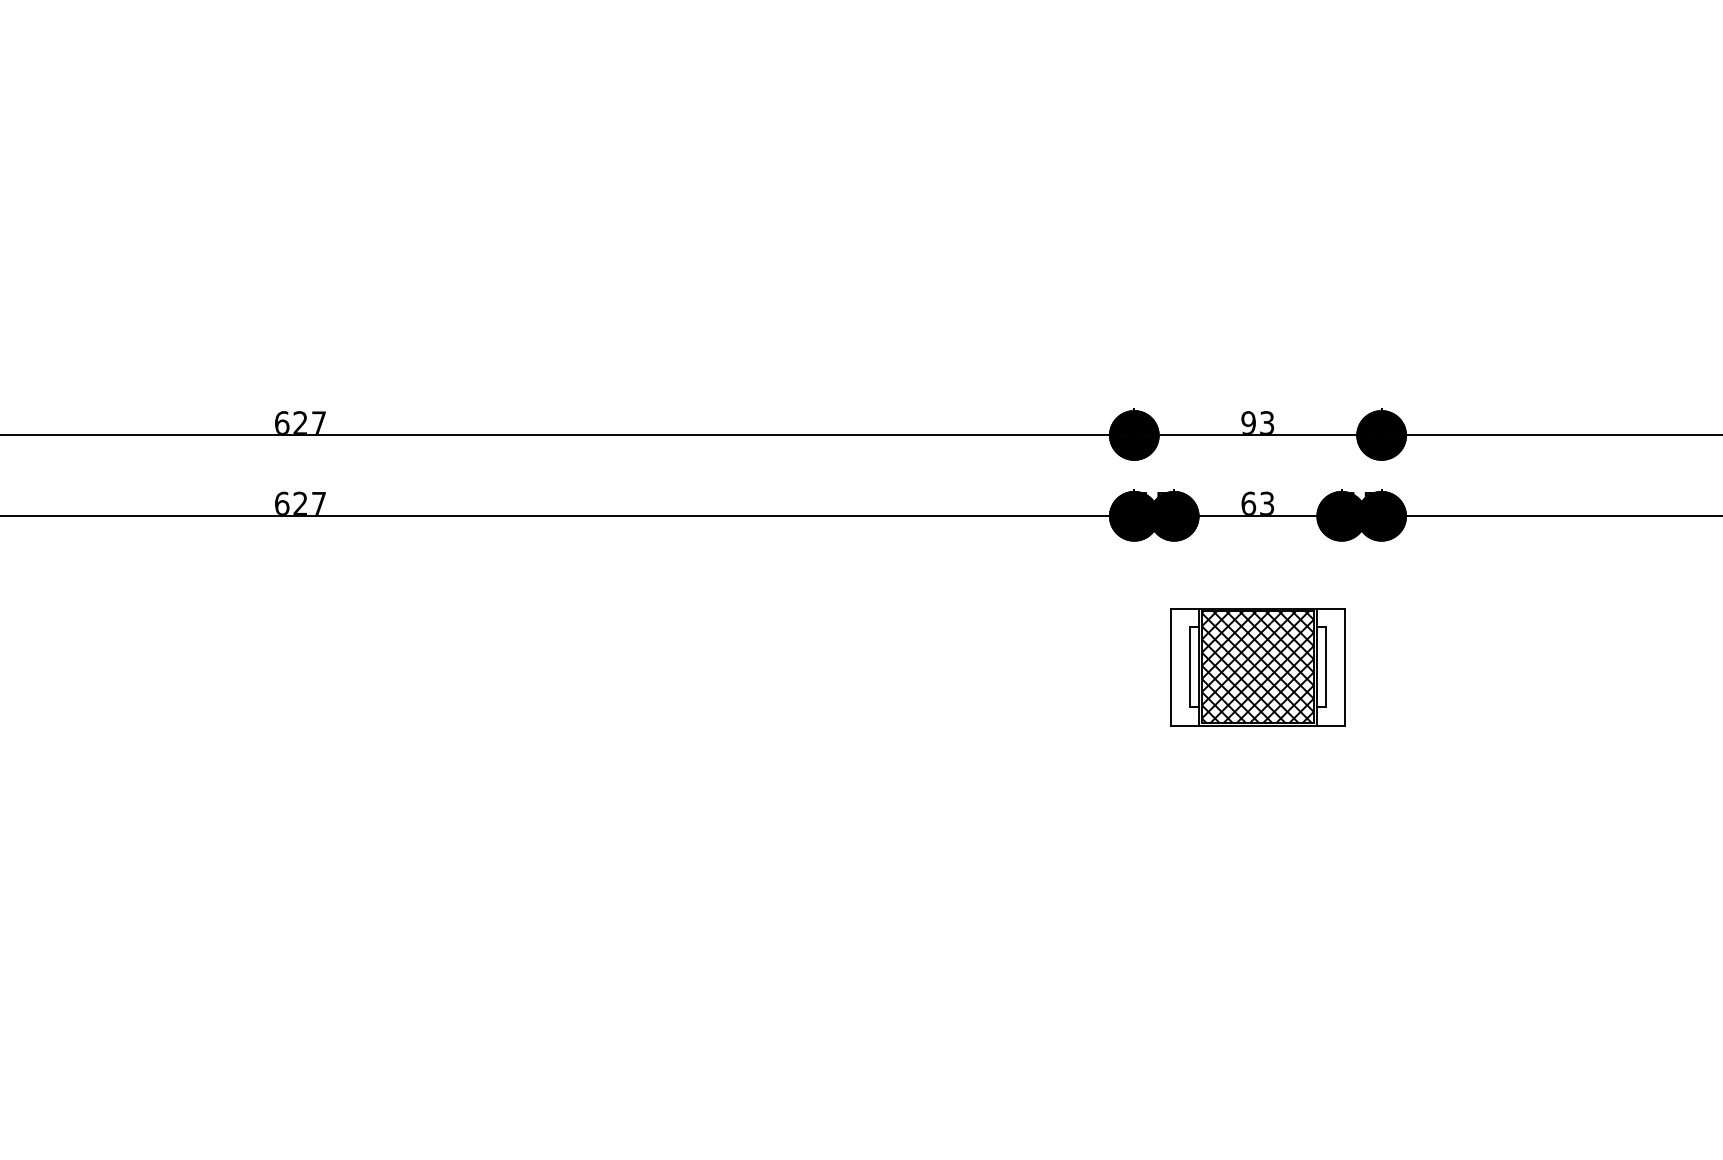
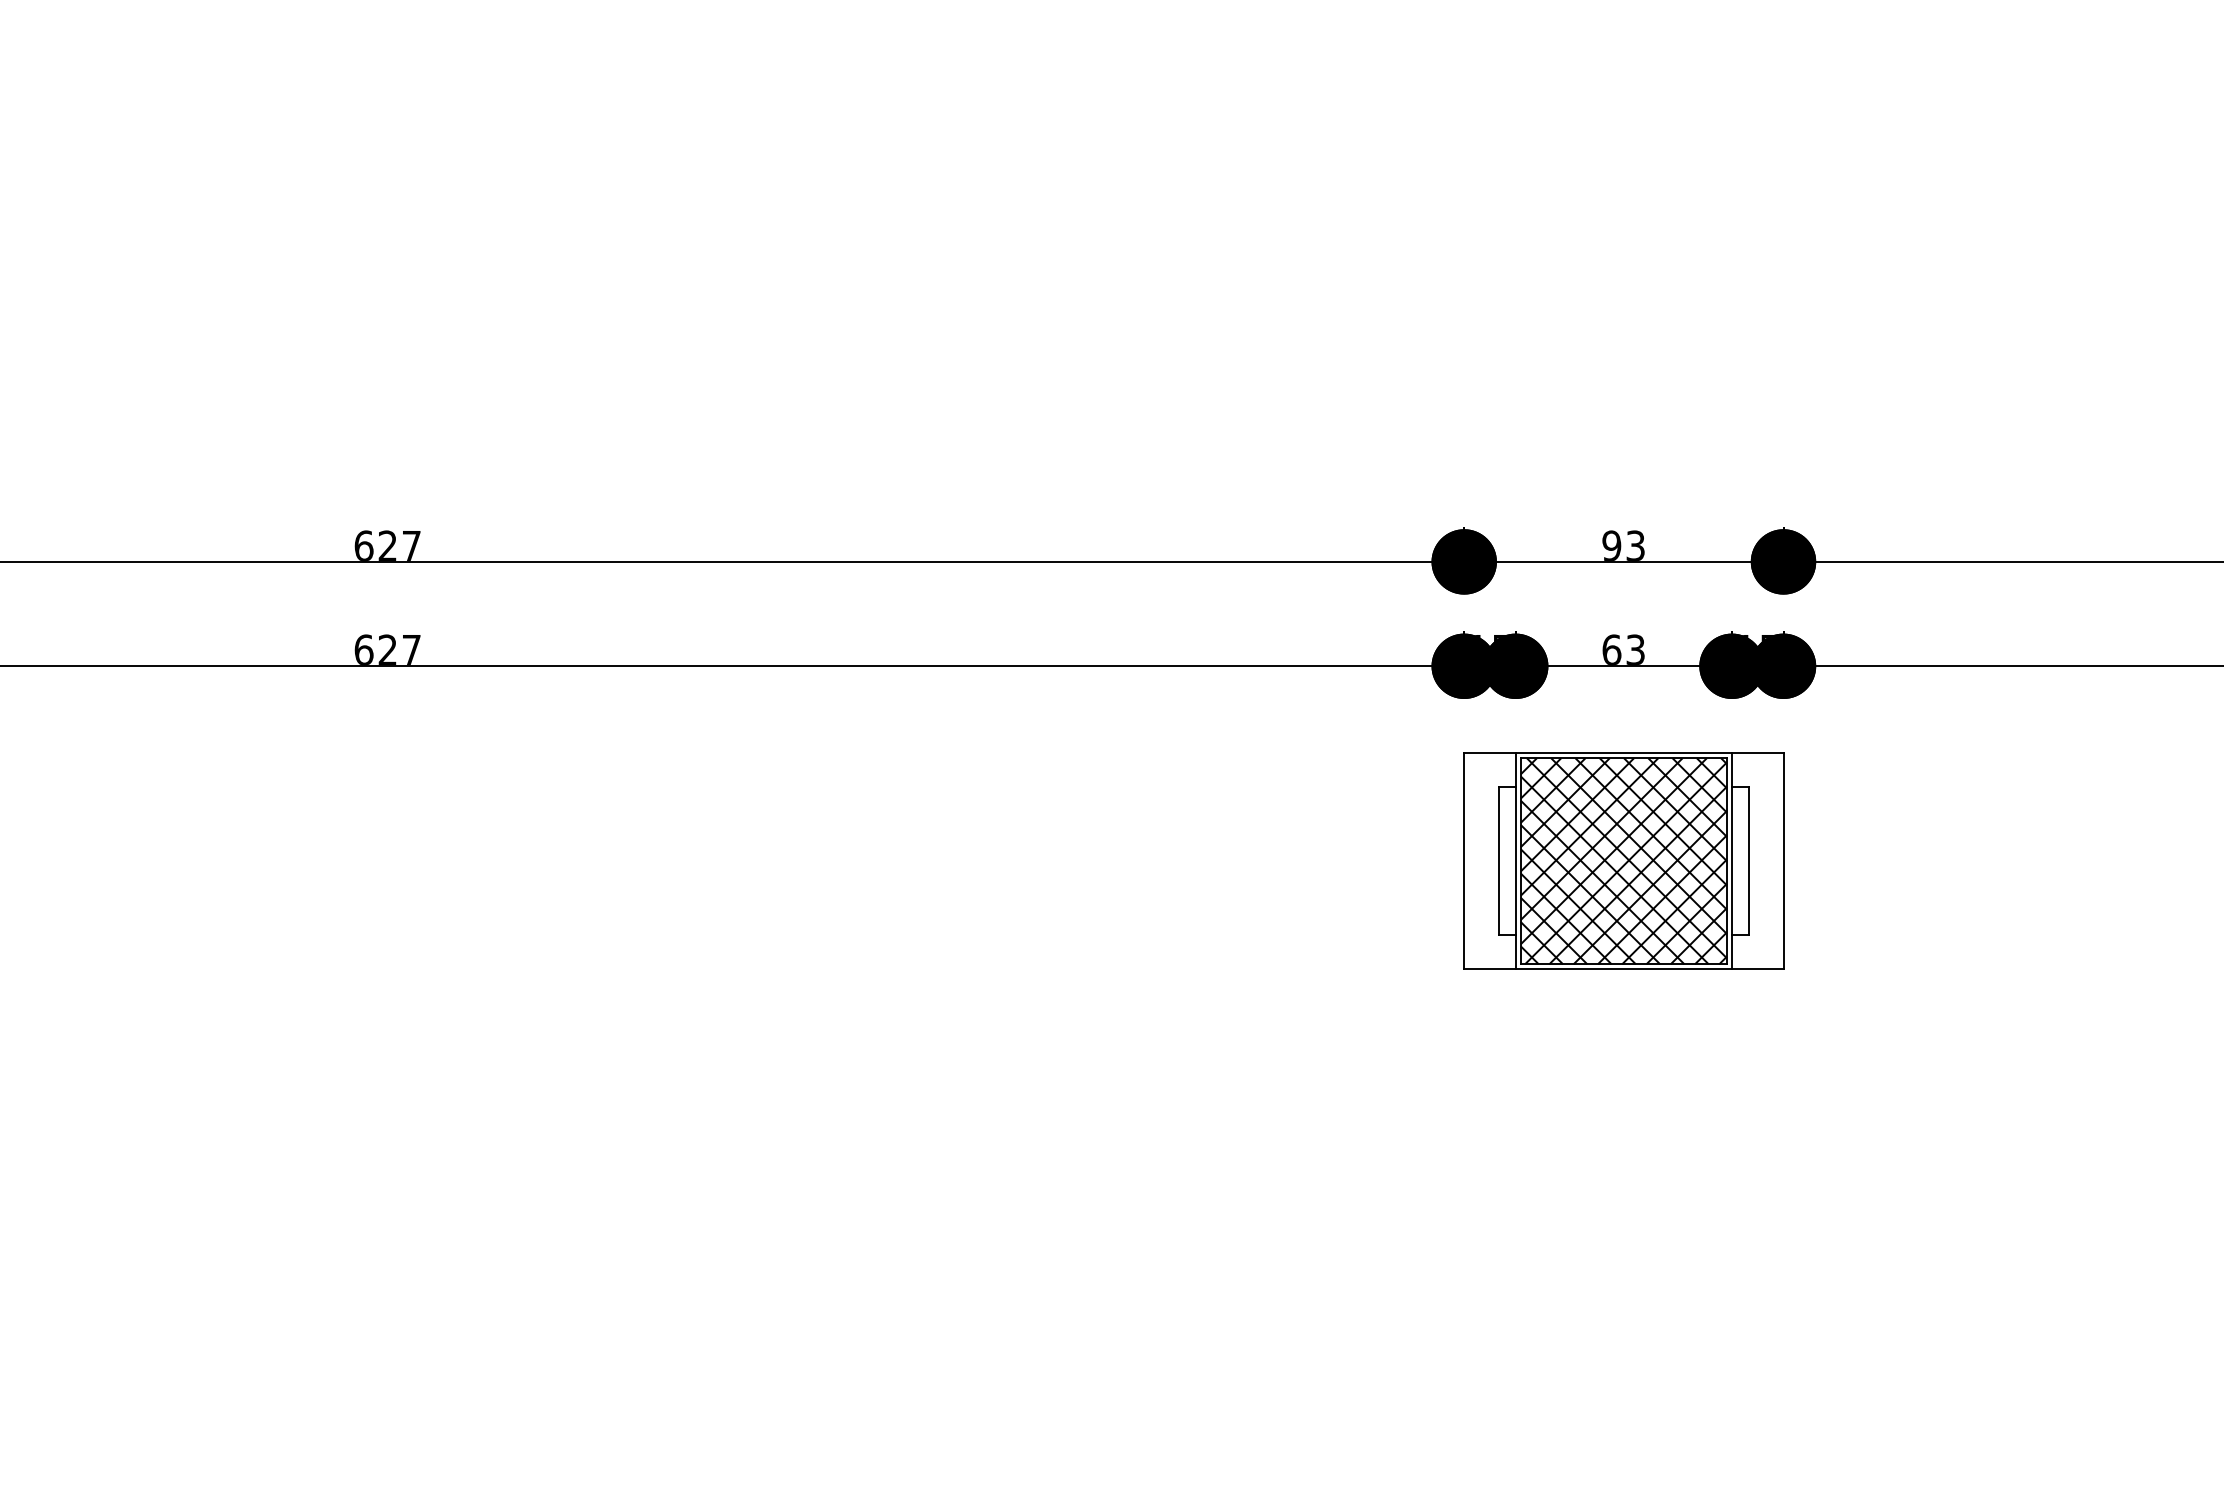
part: (1257, 666) -> (1623, 860), size x1.43

